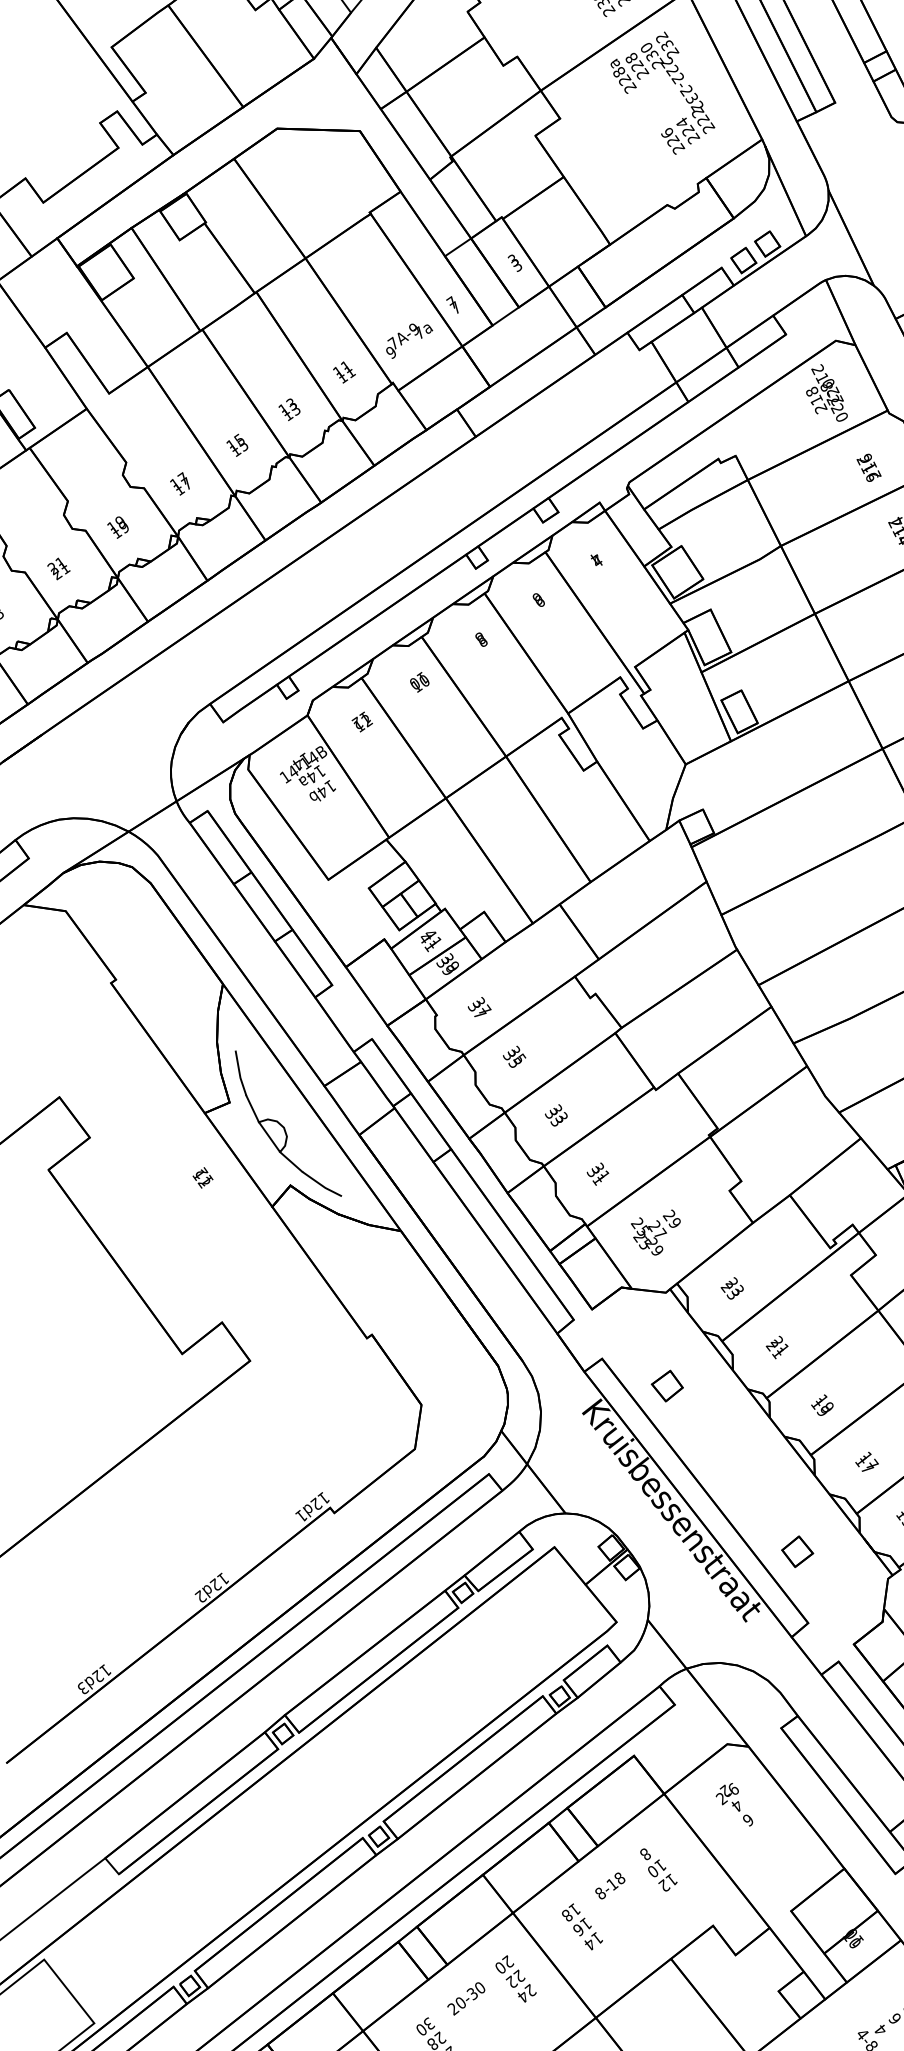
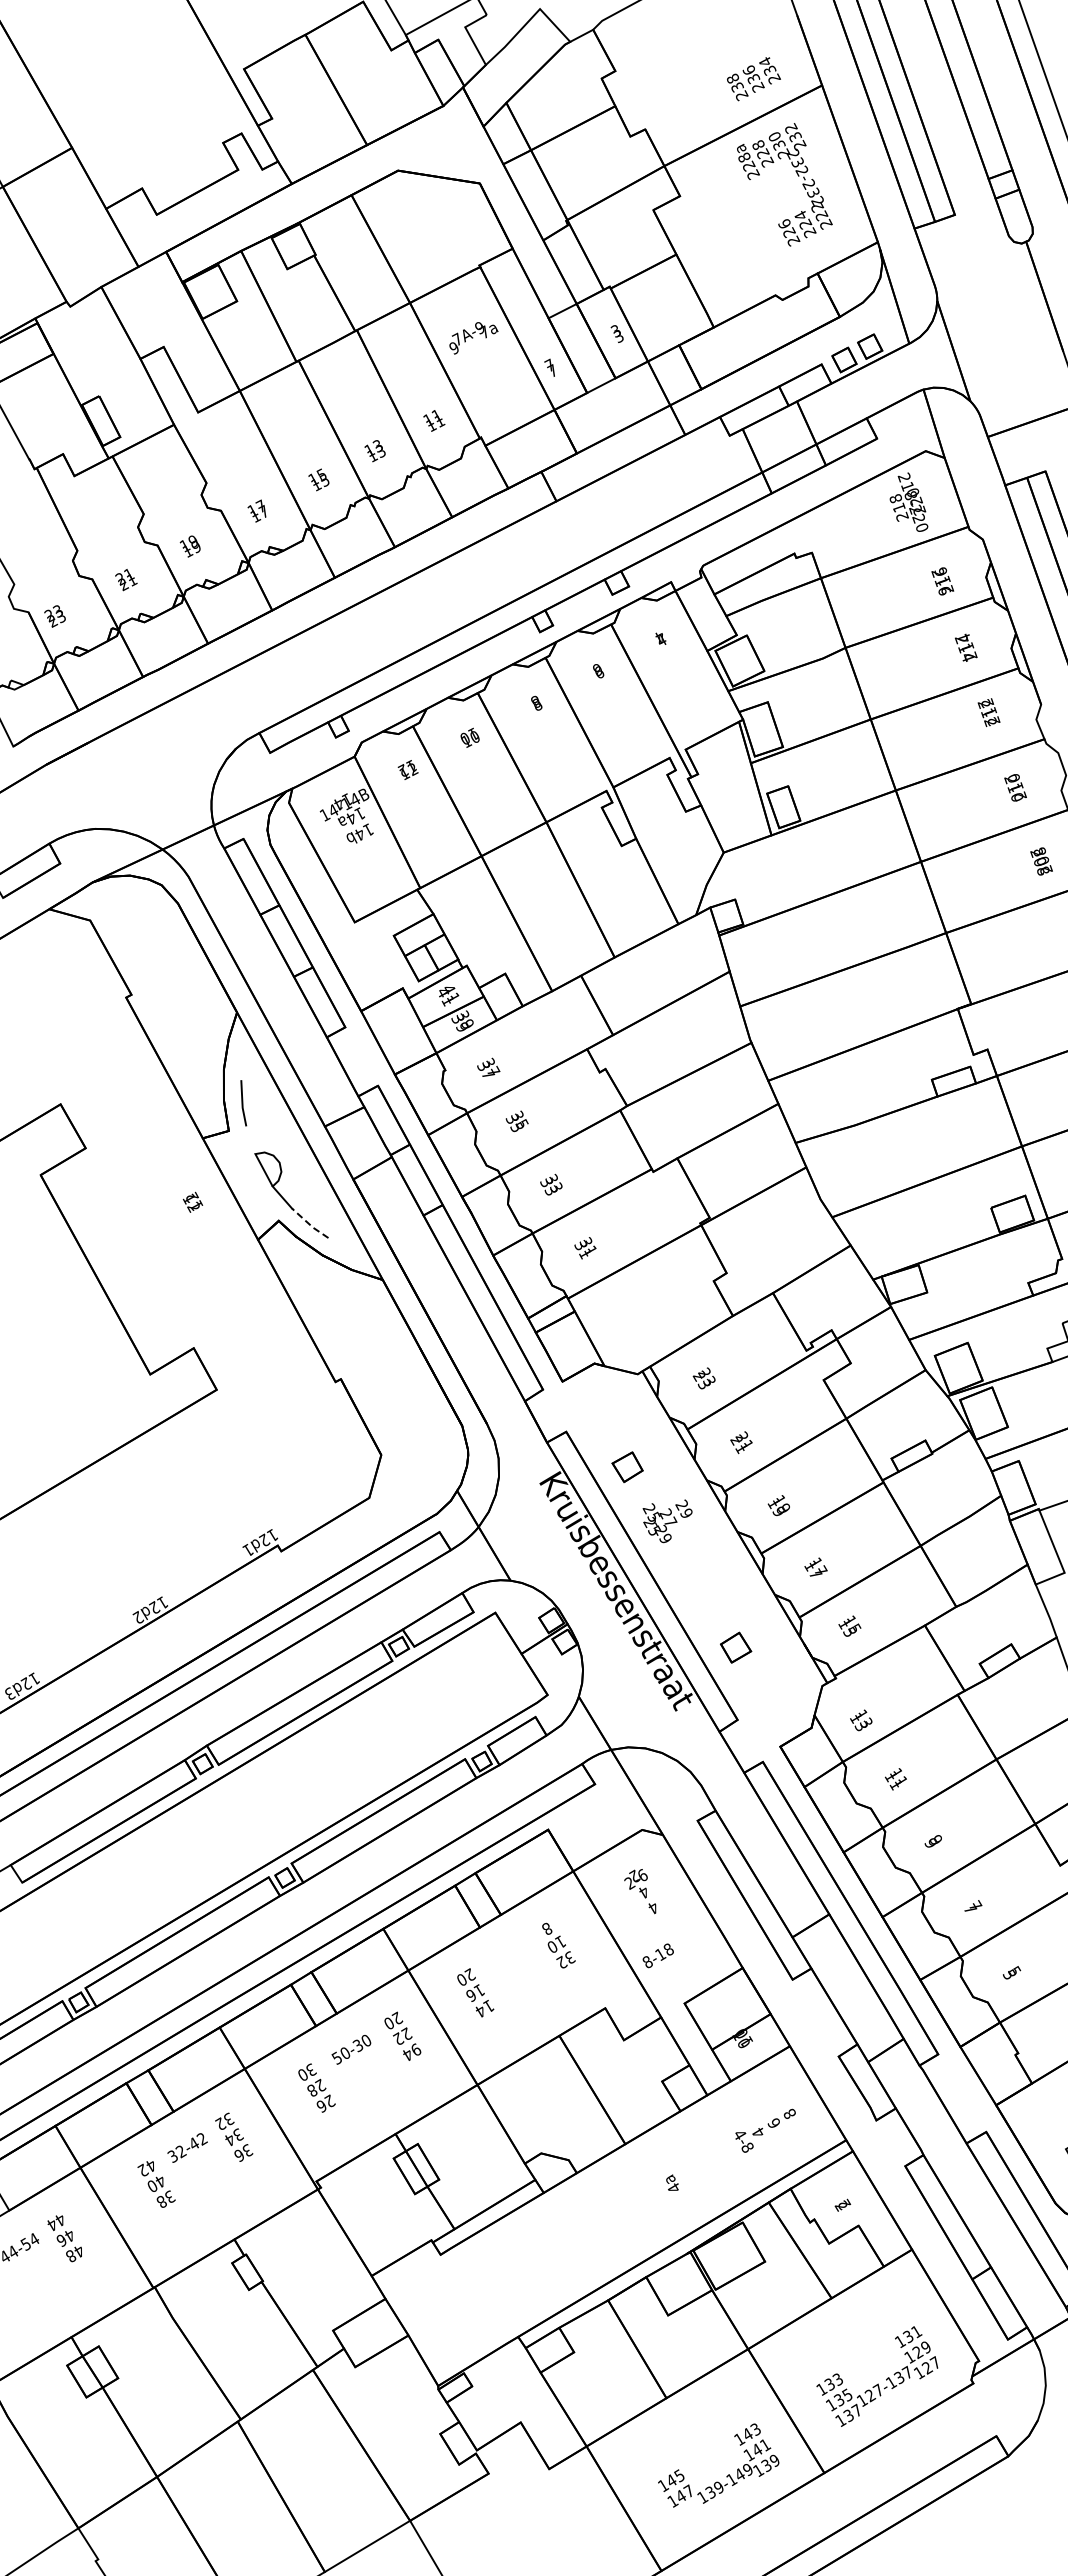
text: (672, 70) -> (797, 162), 222-232 -> 232-232
text: (409, 340) -> (473, 338), moved
line: (252, 1109) -> (250, 1140), removed
line: (321, 1185) -> (309, 1224), solid -> dashed
text: (657, 1233) -> (667, 1521), moved
text: (747, 1820) -> (652, 1908), 6 -> 4
text: (671, 1879) -> (569, 1957), 12 -> 32
text: (609, 1885) -> (657, 1955), moved
text: (570, 1911) -> (465, 1976), 18 -> 20
text: (529, 1989) -> (415, 2048), 24 -> 94
text: (452, 2008) -> (336, 2057), 20-30 -> 50-30

